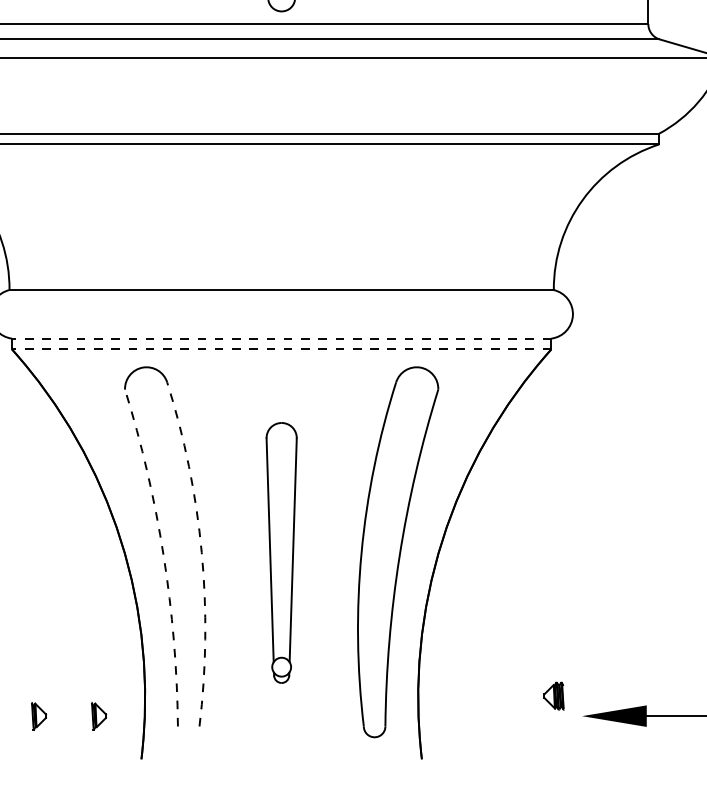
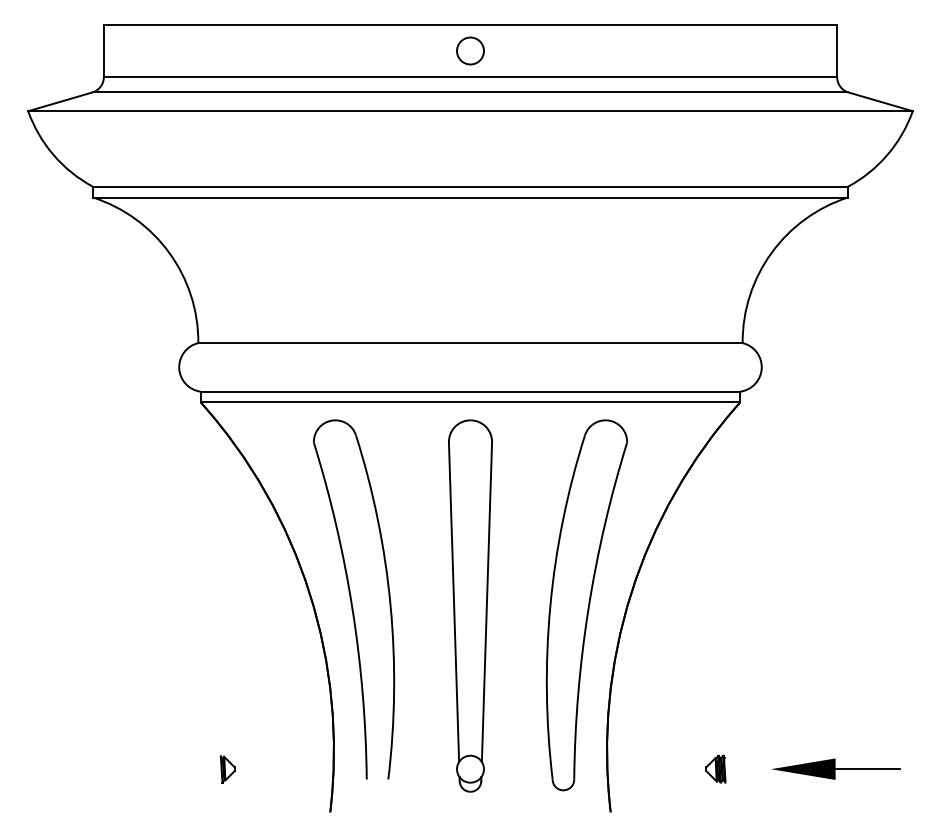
line: (281, 338) -> (470, 391), dashed -> solid
line: (281, 349) -> (470, 402), dashed -> solid
arc: (201, 552) -> (390, 605), dashed -> solid
part: (281, 552) -> (470, 605), size x1.43
arc: (163, 556) -> (352, 609), dashed -> solid
part: (553, 695) -> (715, 768), moved
part: (98, 716) -> (287, 769), removed

